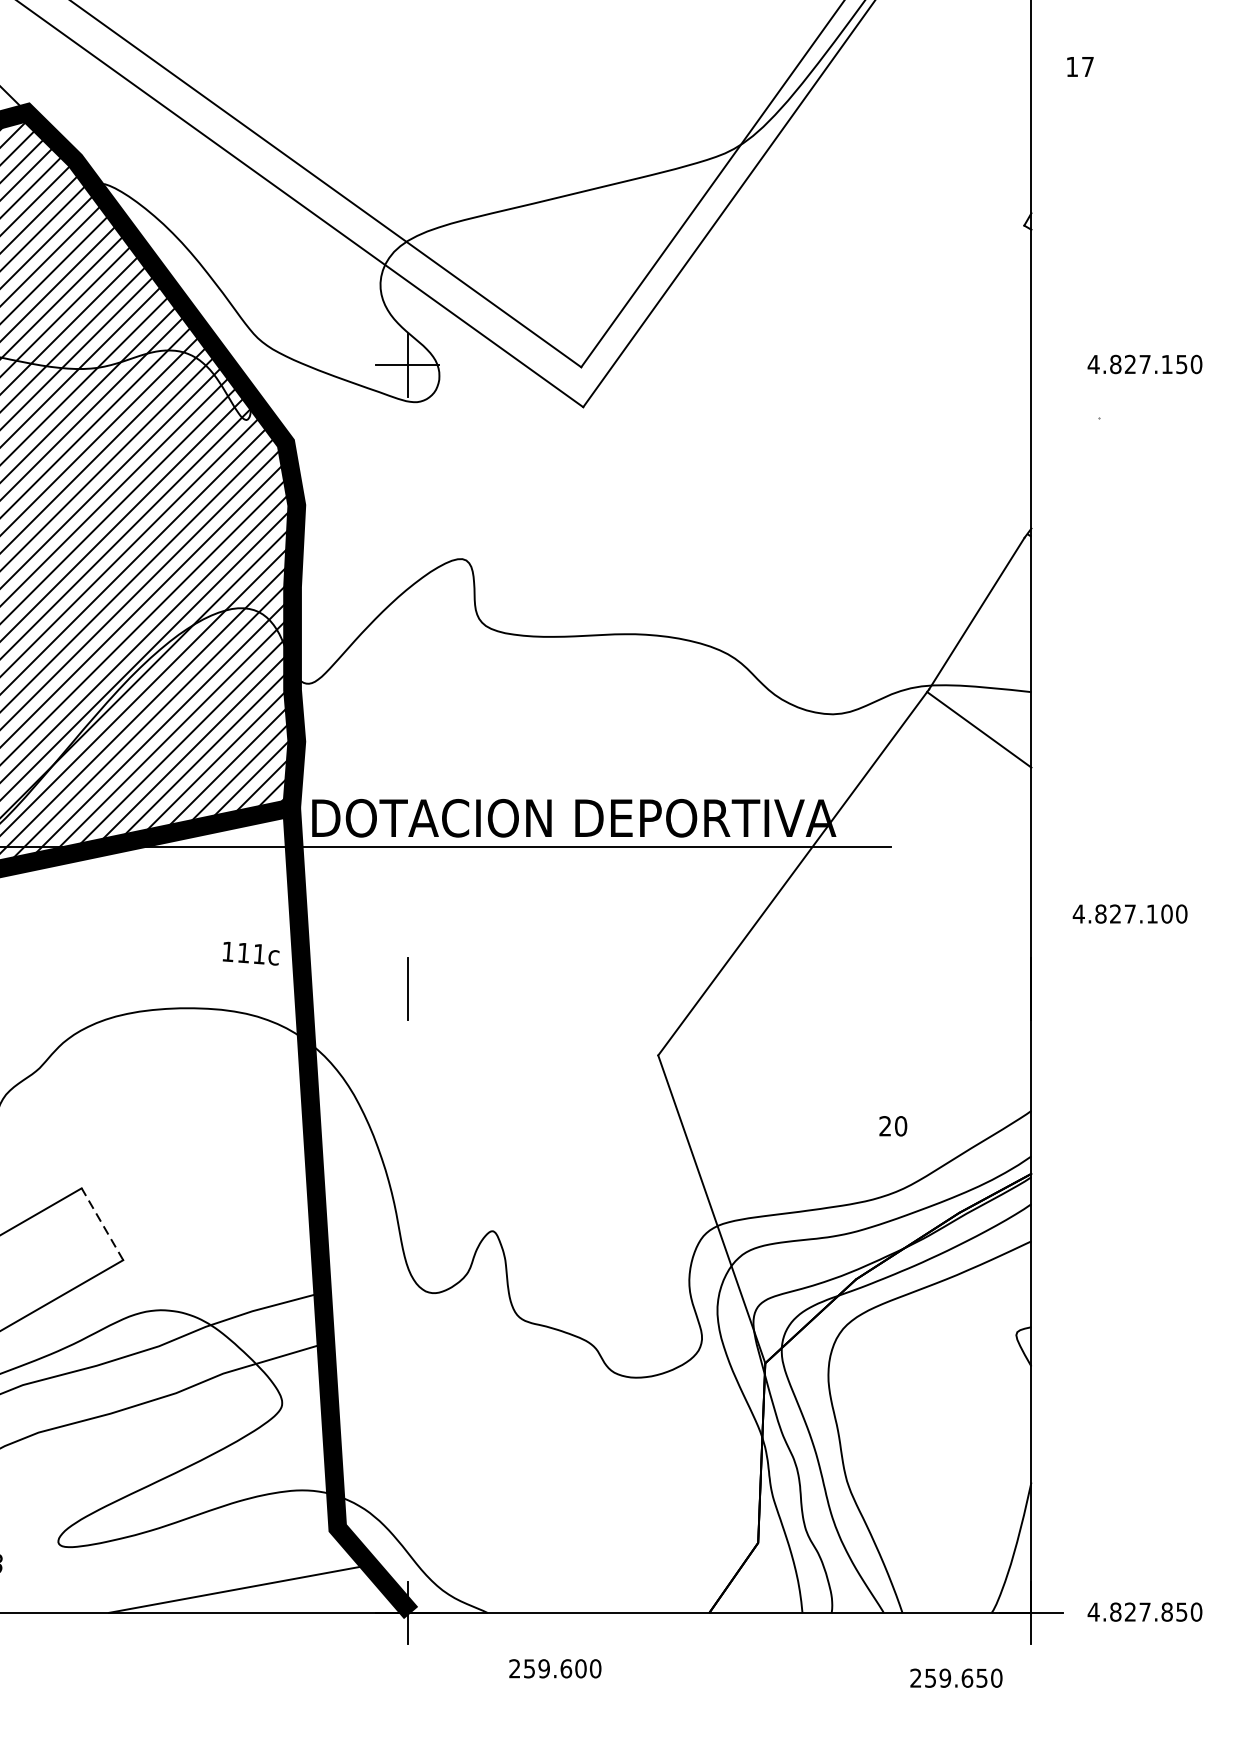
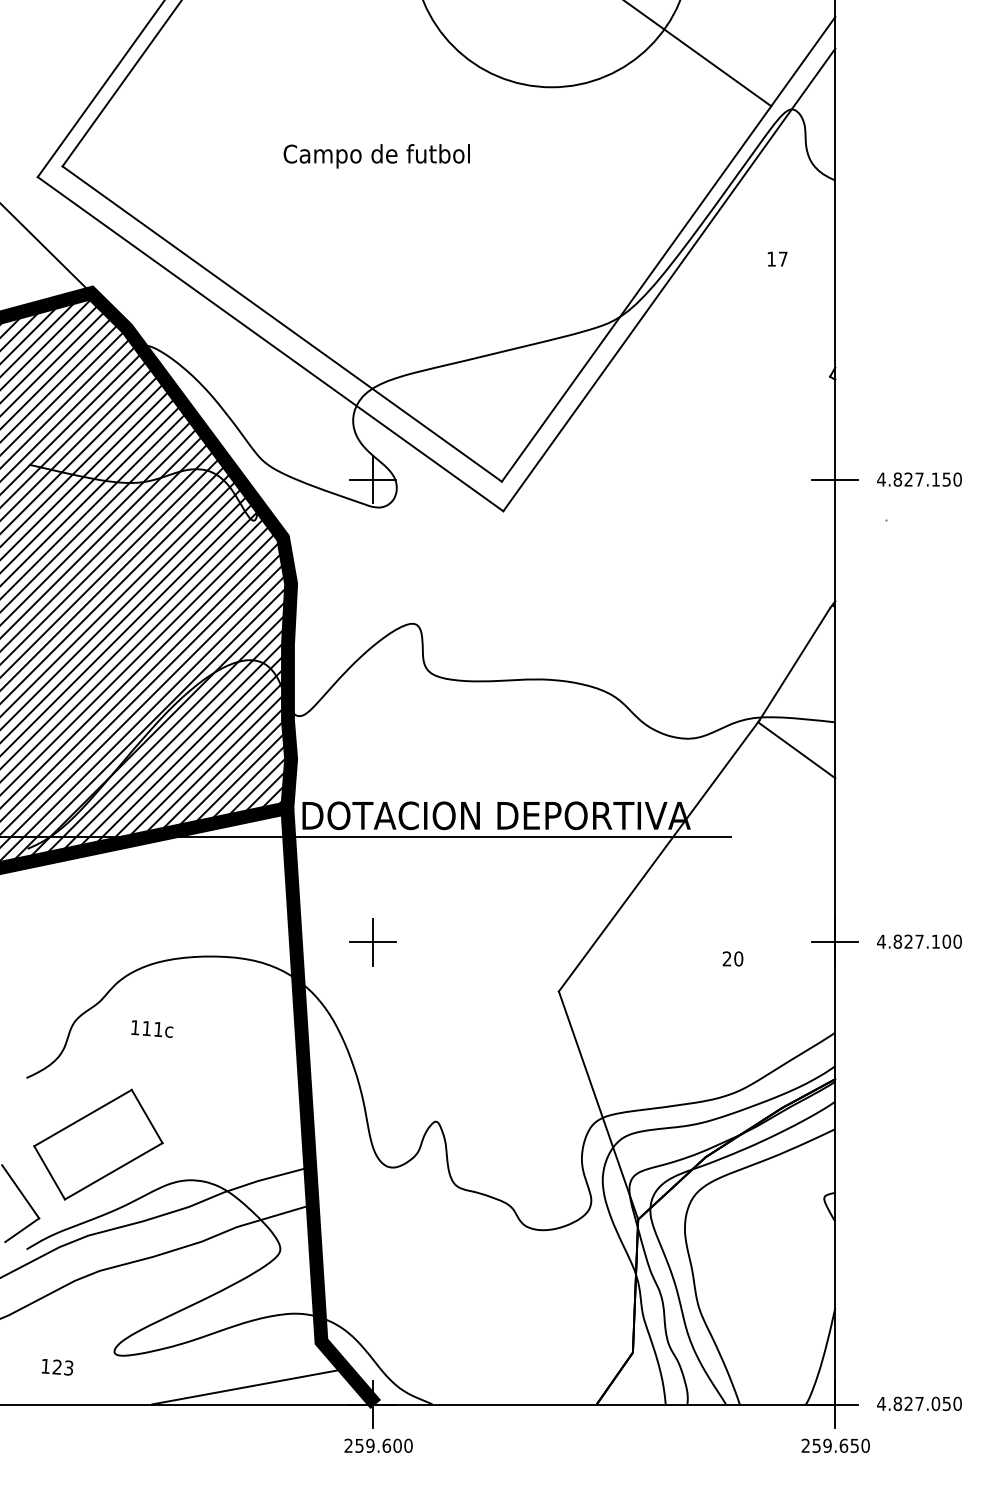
text: (1080, 65) -> (777, 258), moved
line: (1031, 365) -> (835, 480), added
text: (1130, 913) -> (919, 941), moved
text: (251, 952) -> (152, 1028), moved
line: (407, 989) -> (373, 942), added
line: (1031, 989) -> (835, 942), added
text: (892, 1125) -> (732, 958), moved
line: (102, 1224) -> (147, 1116), dashed -> solid
text: (1166, 1611) -> (935, 1403), 4.827.850 -> 4.827.050
text: (555, 1668) -> (378, 1445), moved
text: (956, 1677) -> (835, 1445), moved

